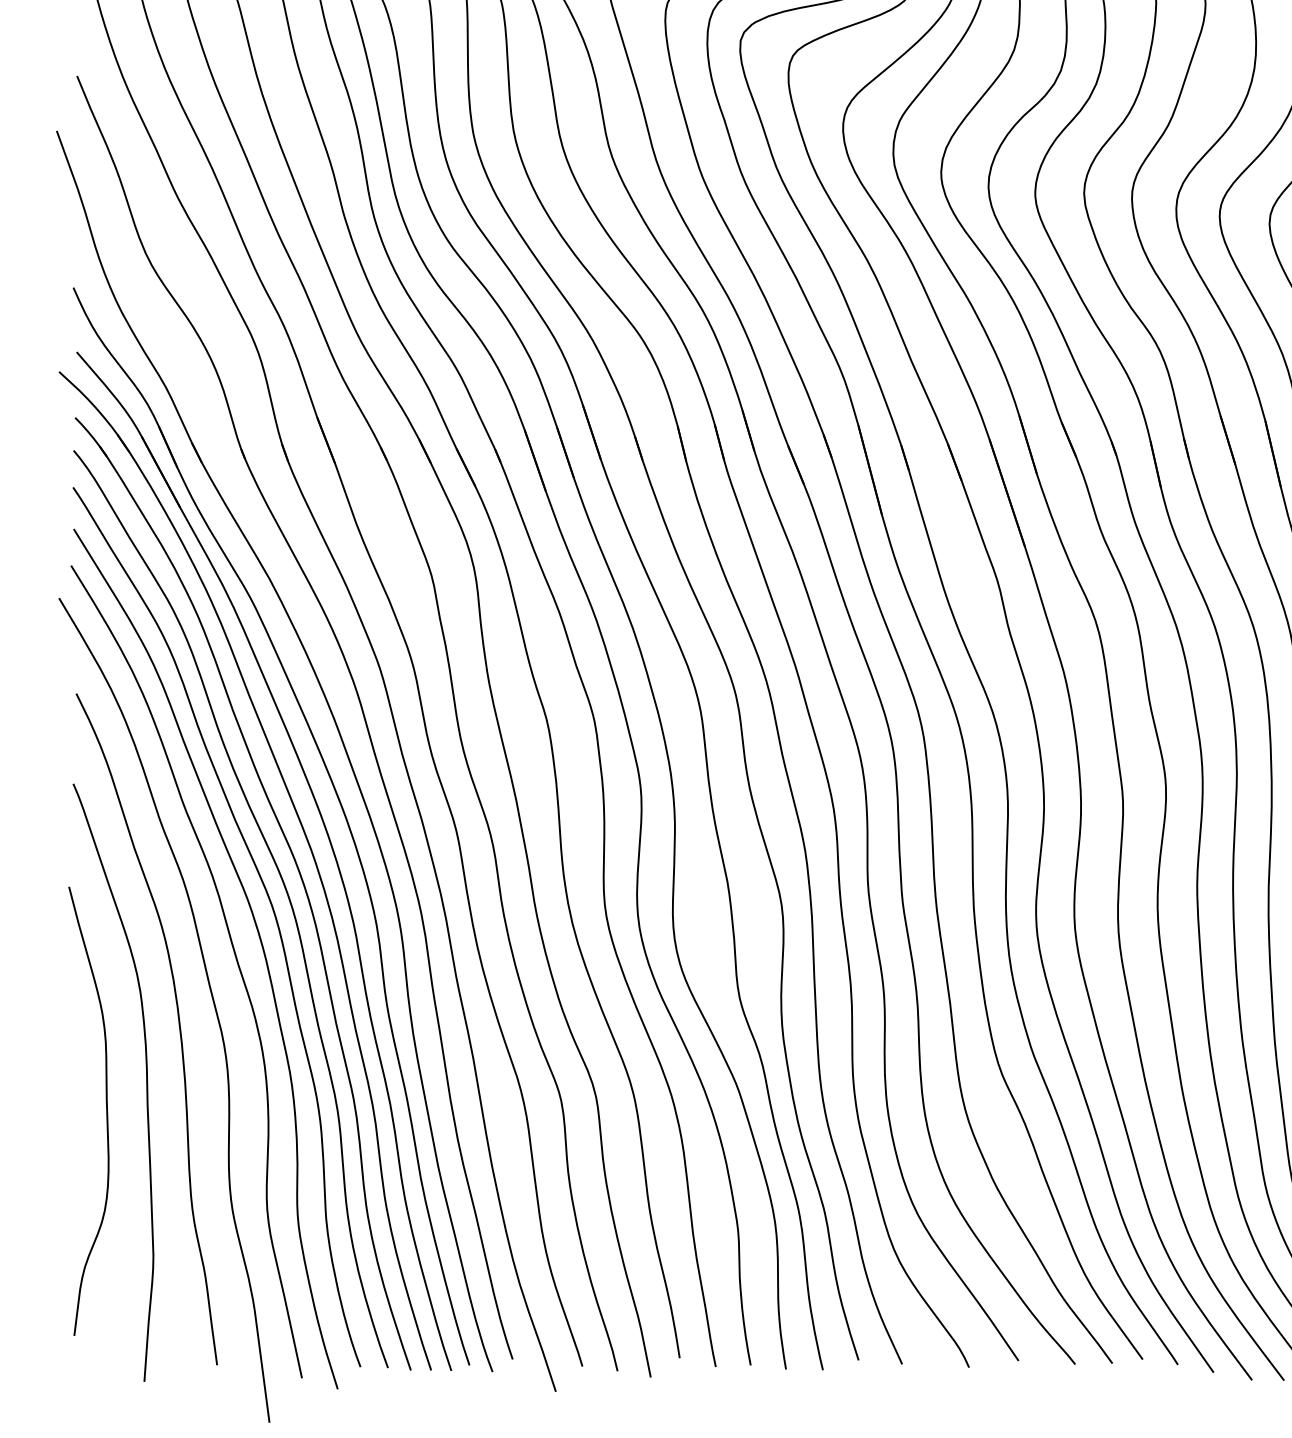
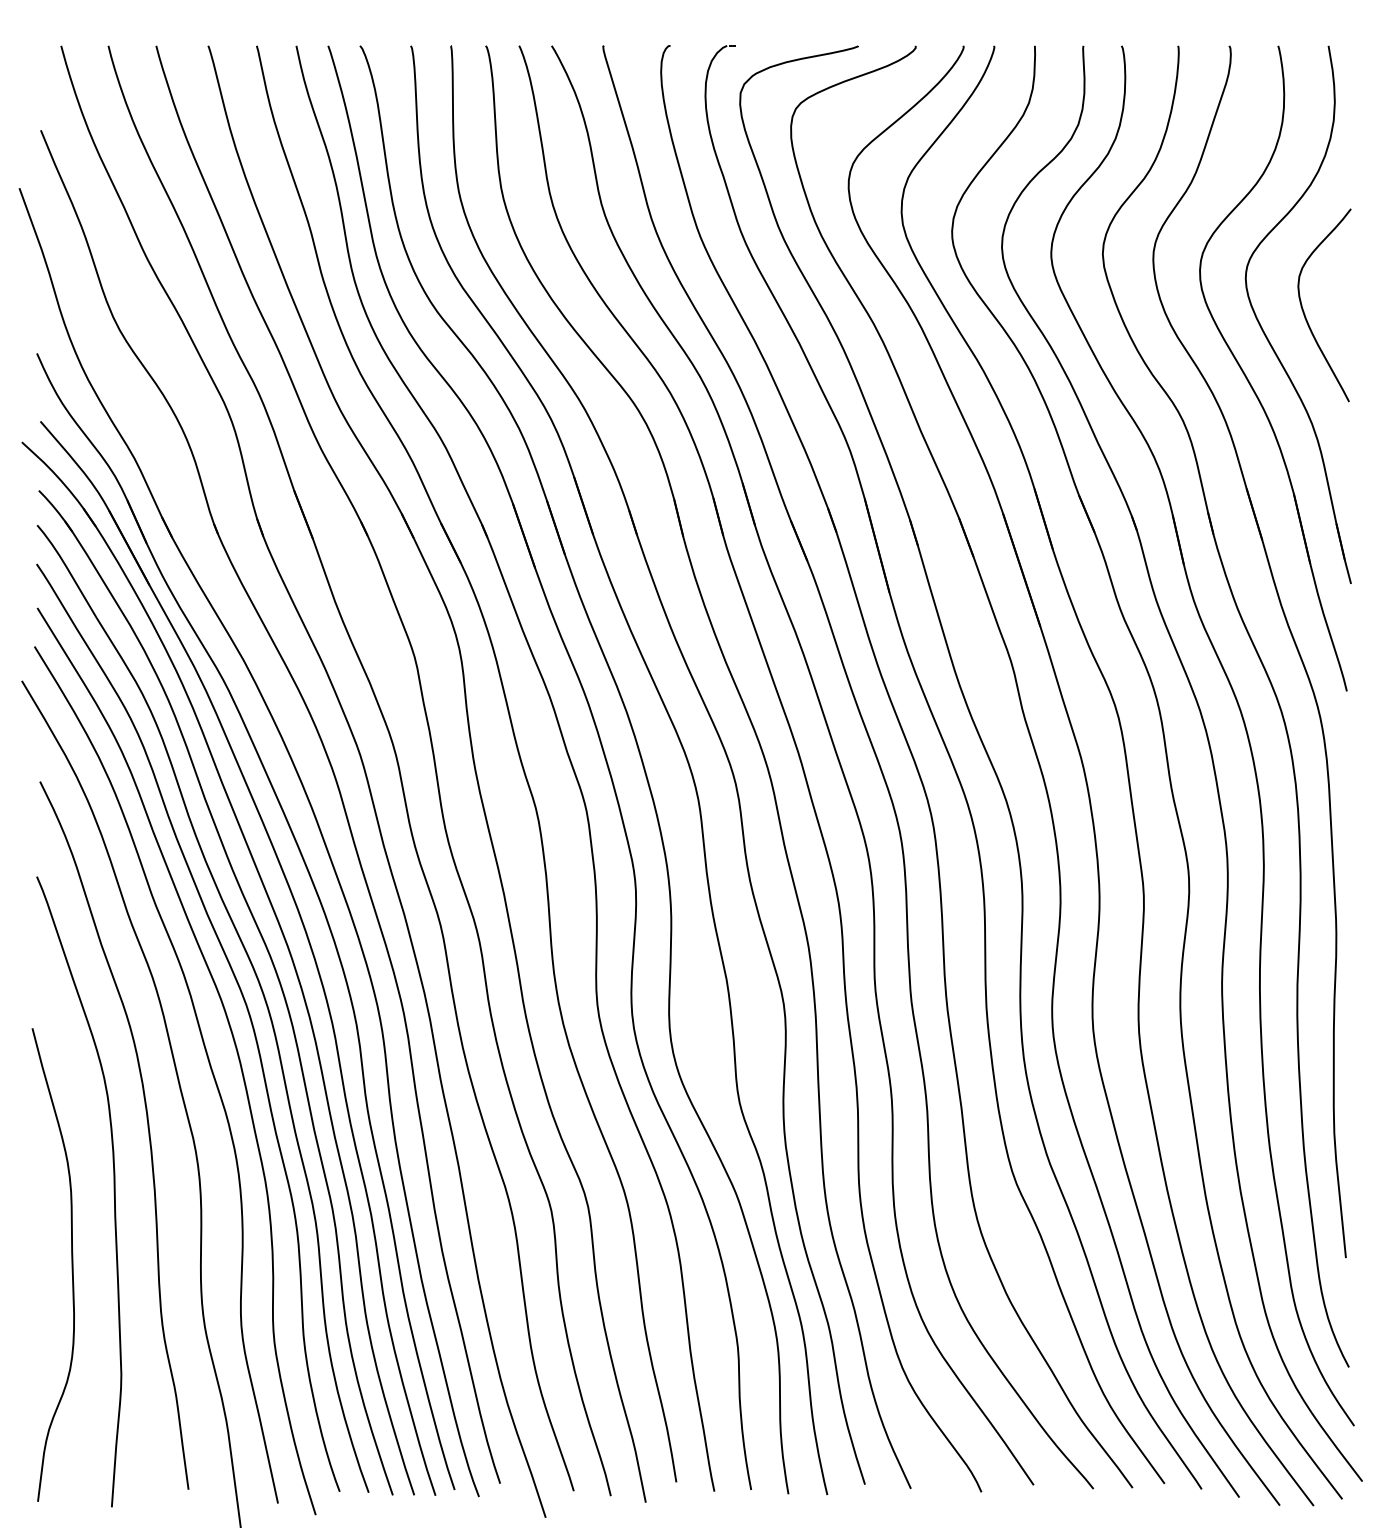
curve: (106, 1110) -> (71, 1264), moved

